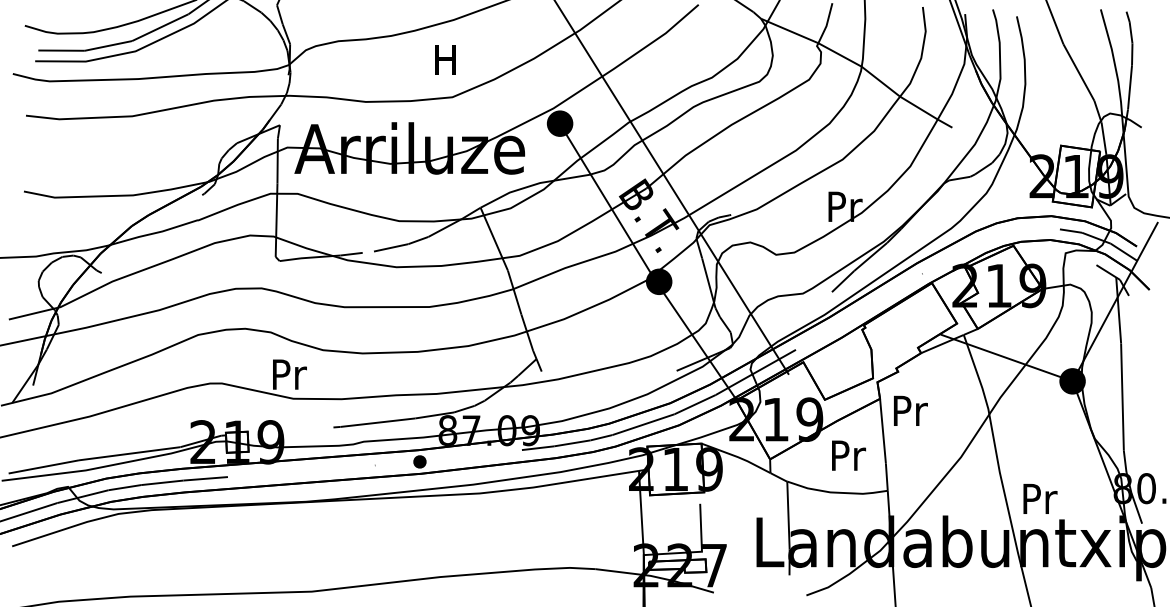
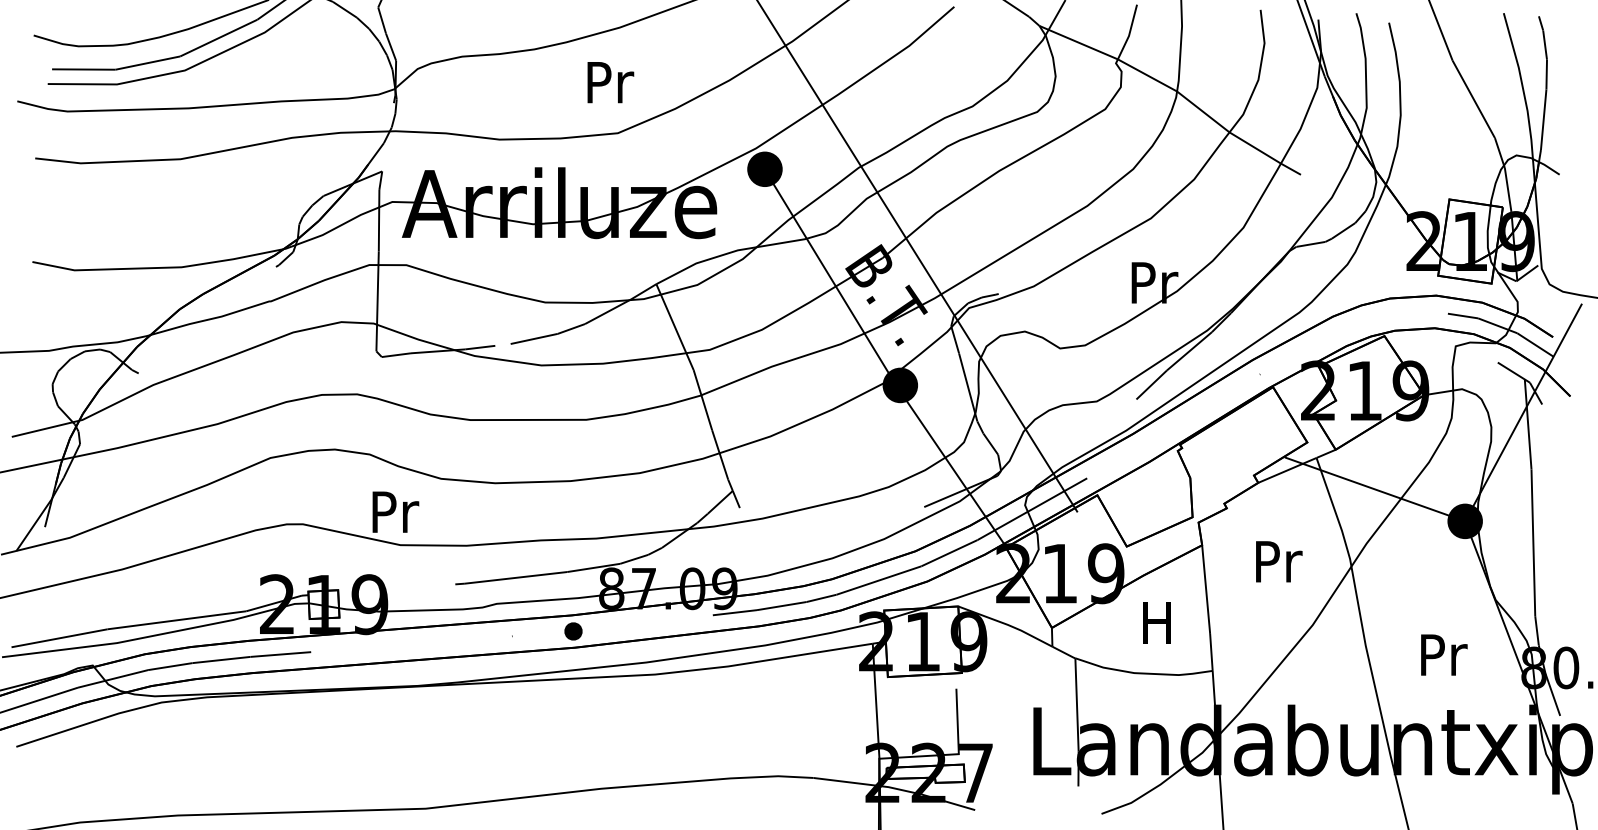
text: (447, 60) -> (610, 82), H -> Pr
text: (911, 410) -> (1279, 561), moved
text: (848, 455) -> (1159, 622), Pr -> H
text: (1040, 498) -> (1444, 654), moved

